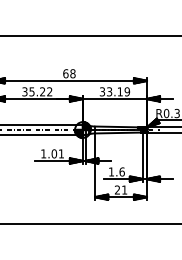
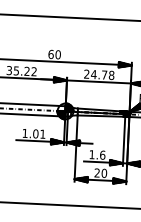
text: (72, 73) -> (57, 54), 68 -> 60
text: (114, 91) -> (98, 74), 33.19 -> 24.78
text: (124, 189) -> (104, 172), 21 -> 20

